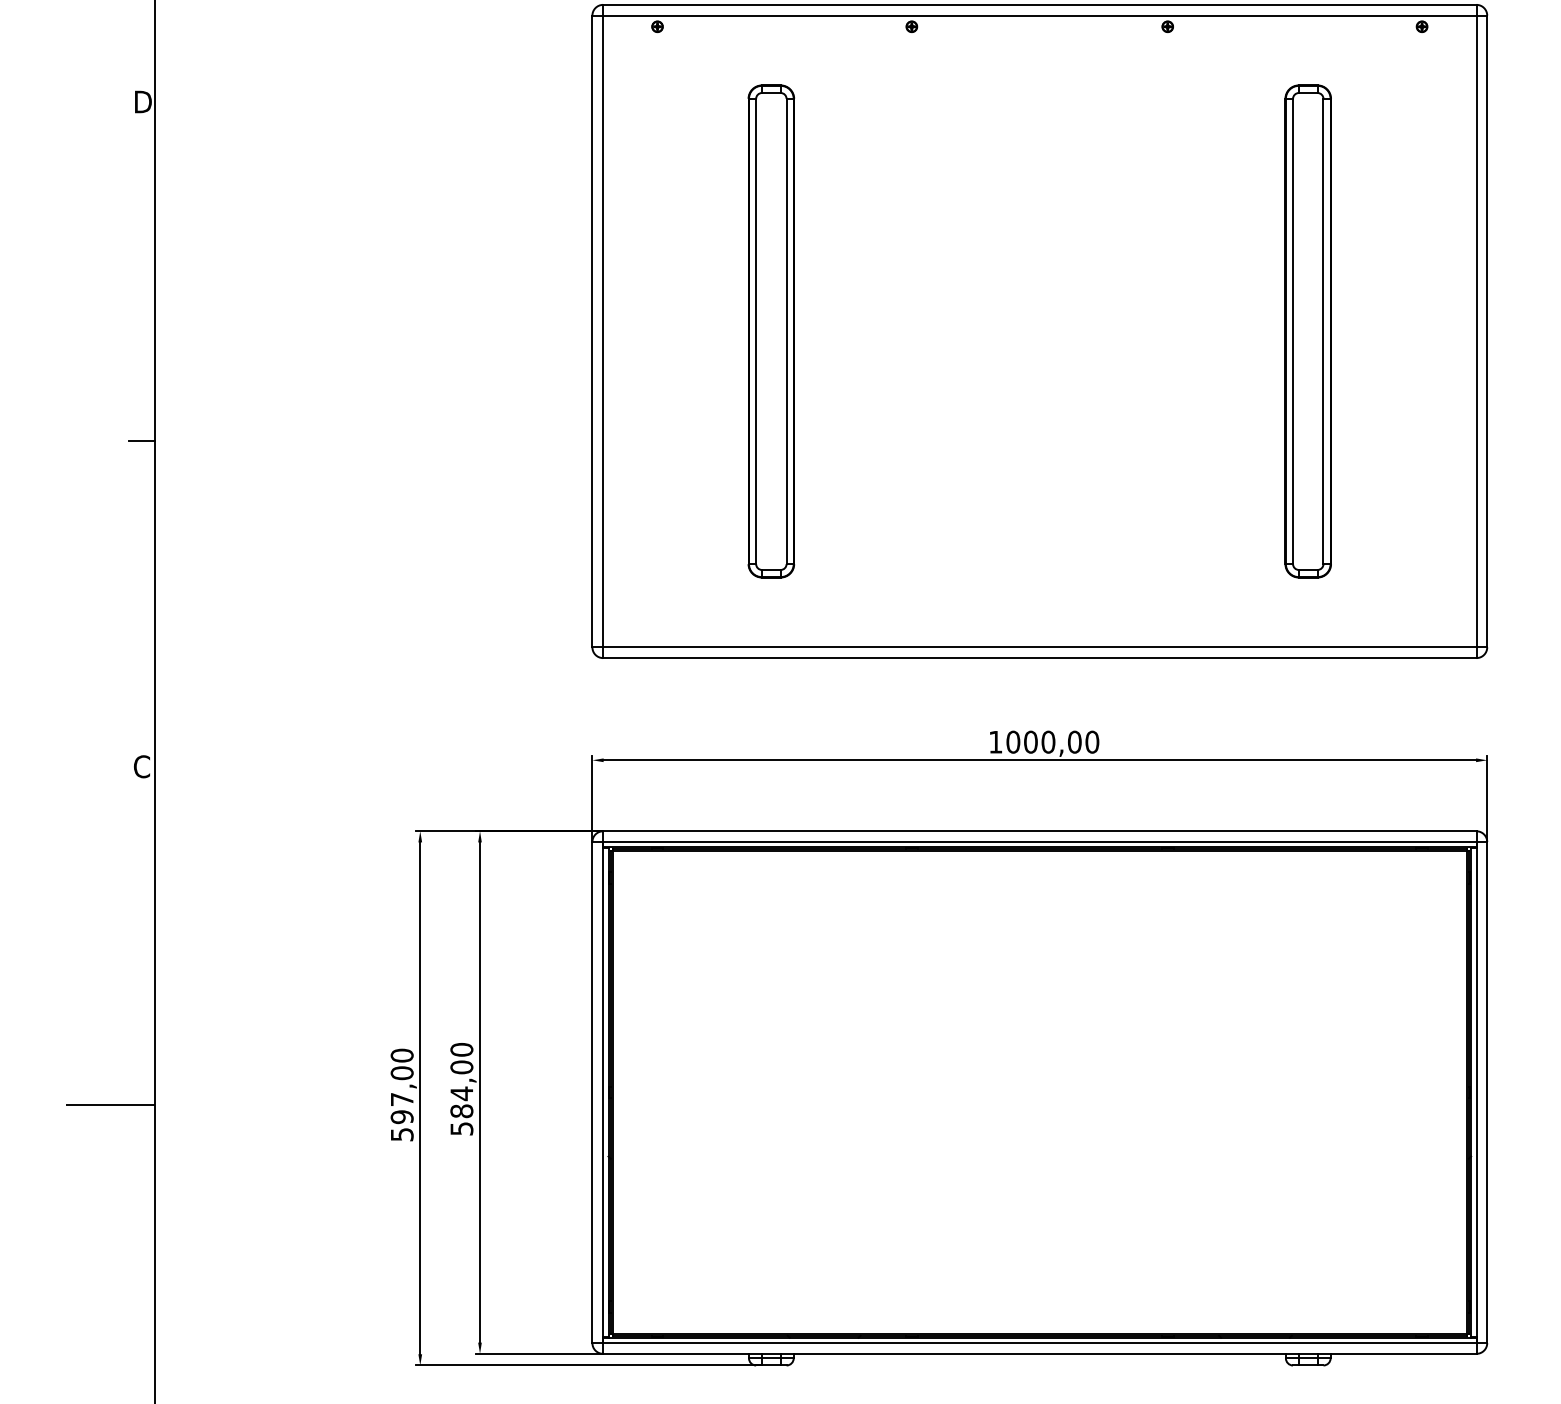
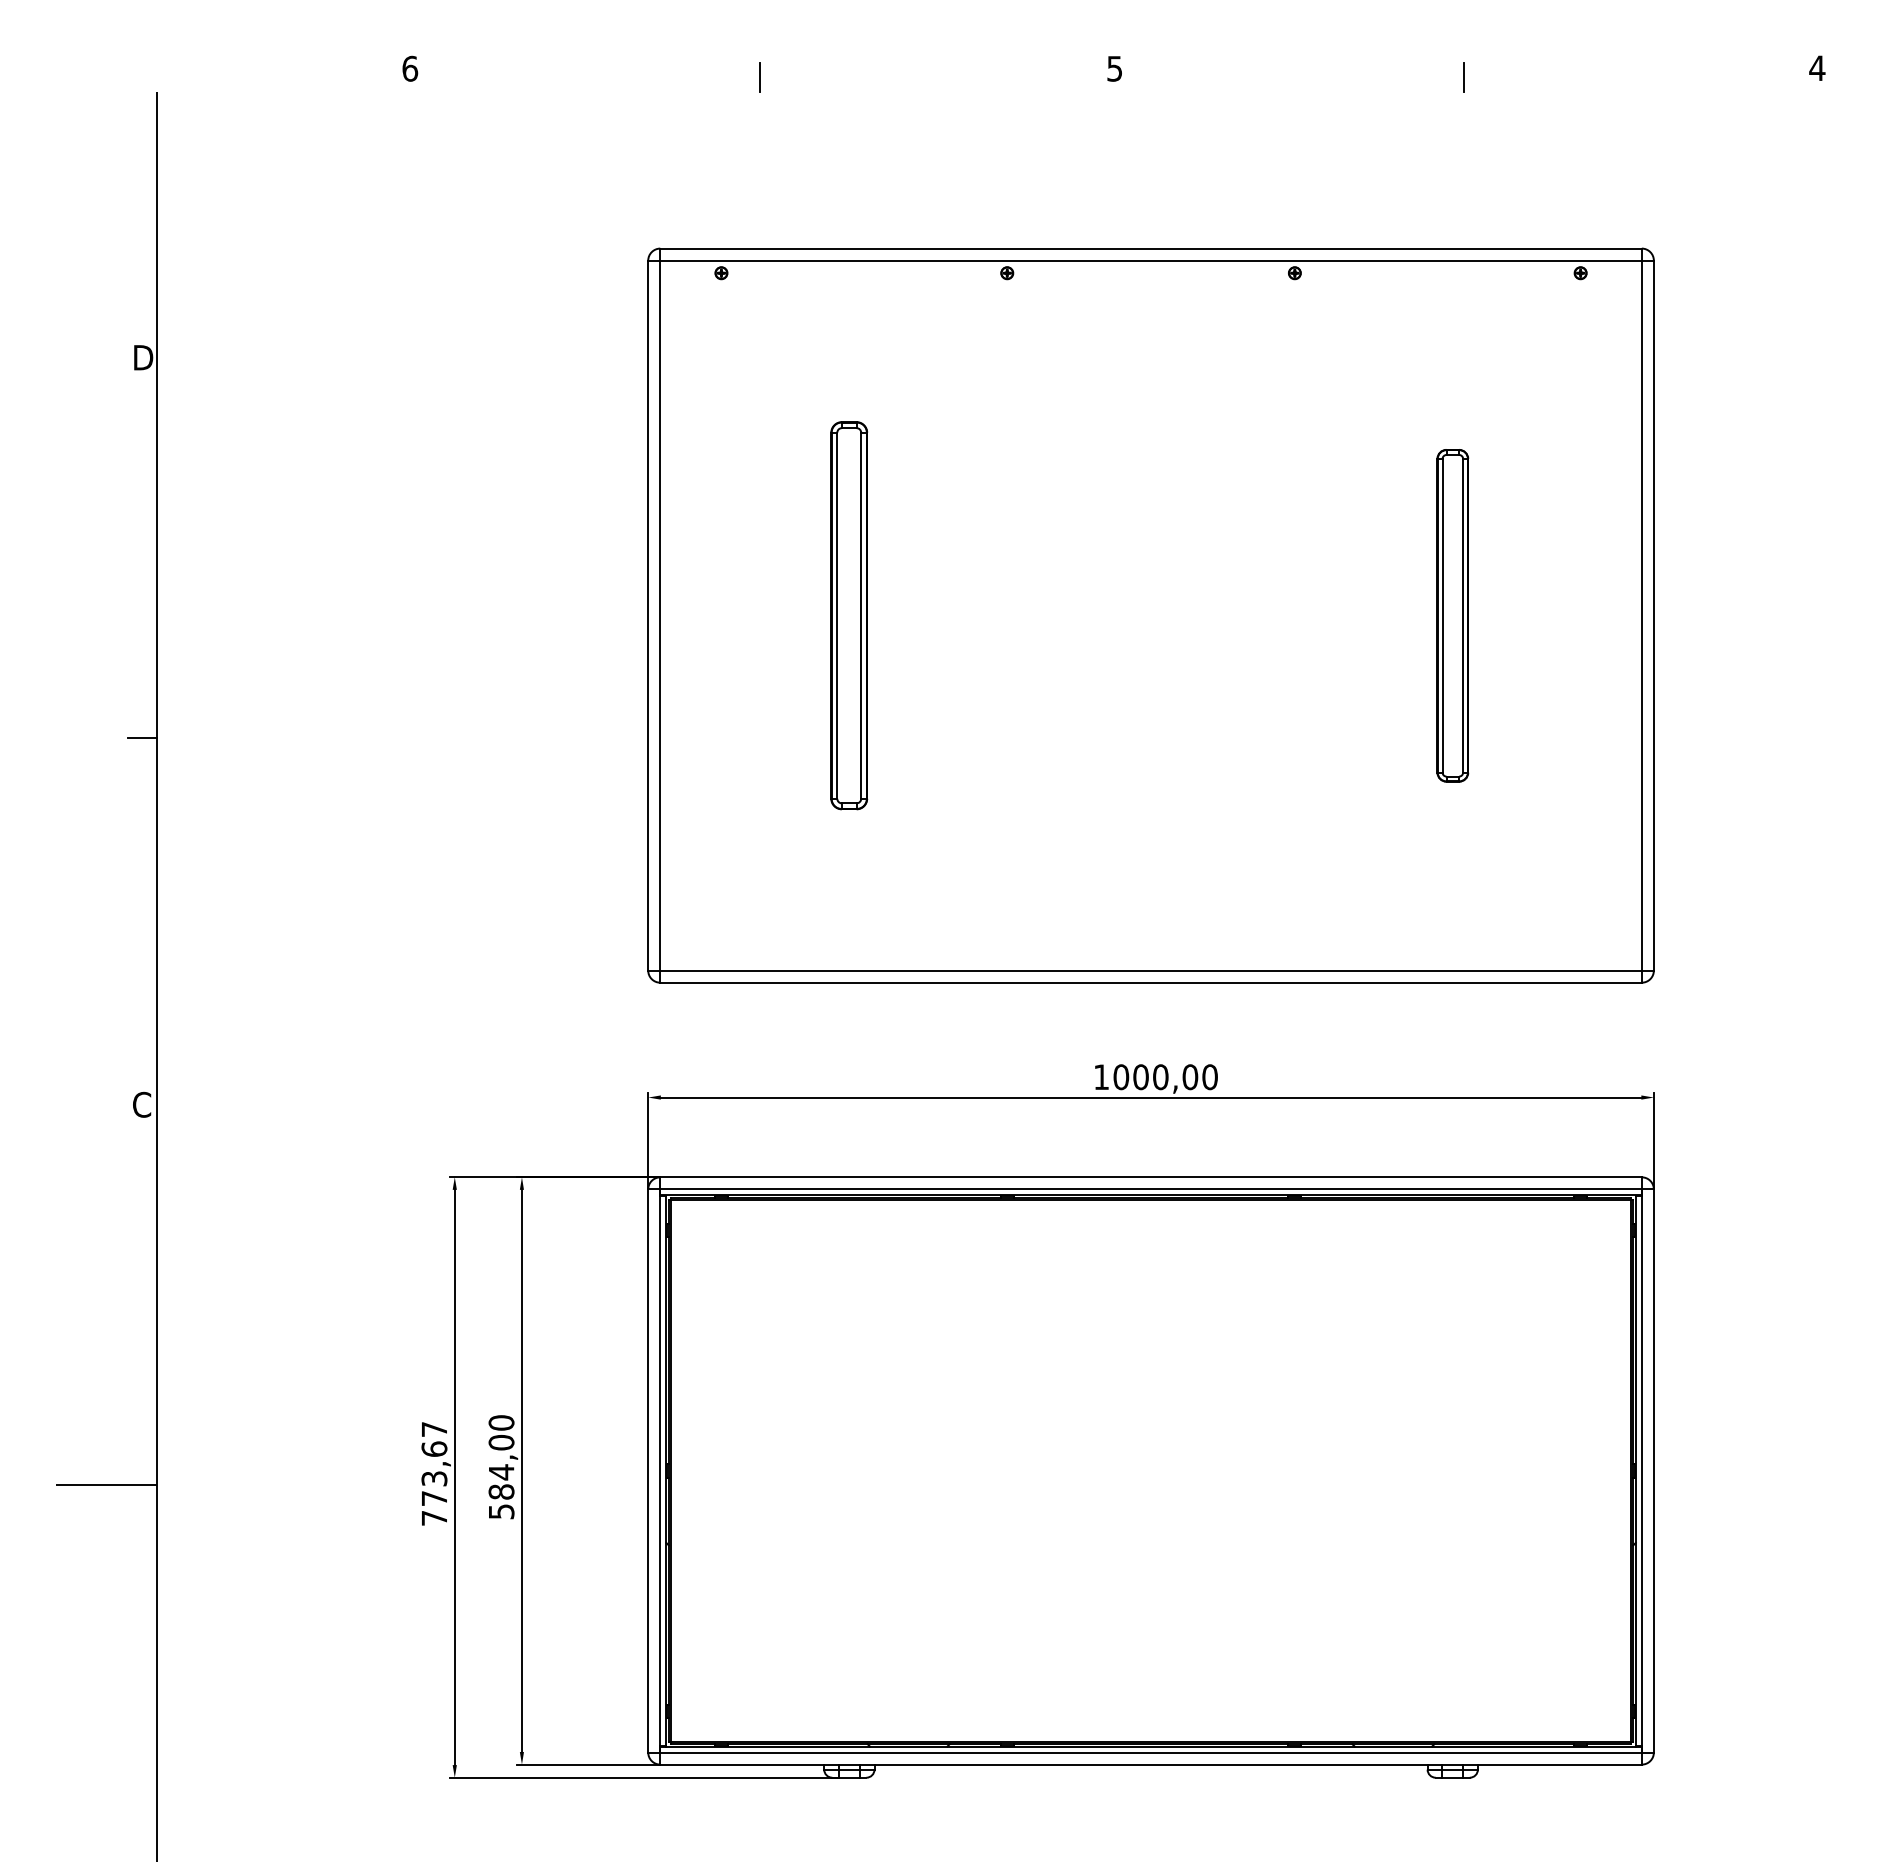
part: (770, 331) -> (848, 615), size x0.7
part: (1308, 331) -> (1452, 615), size x0.6
text: (402, 1094) -> (434, 1473), 597,00 -> 773,67

